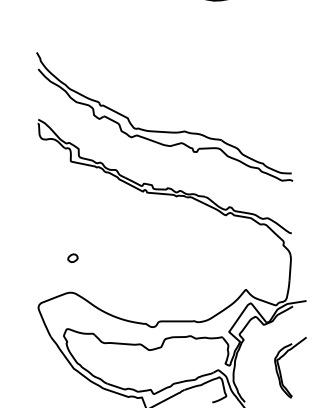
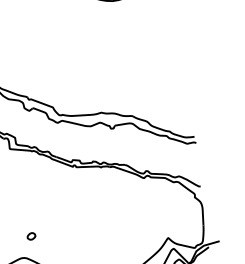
part: (72, 257) -> (31, 235), moved

